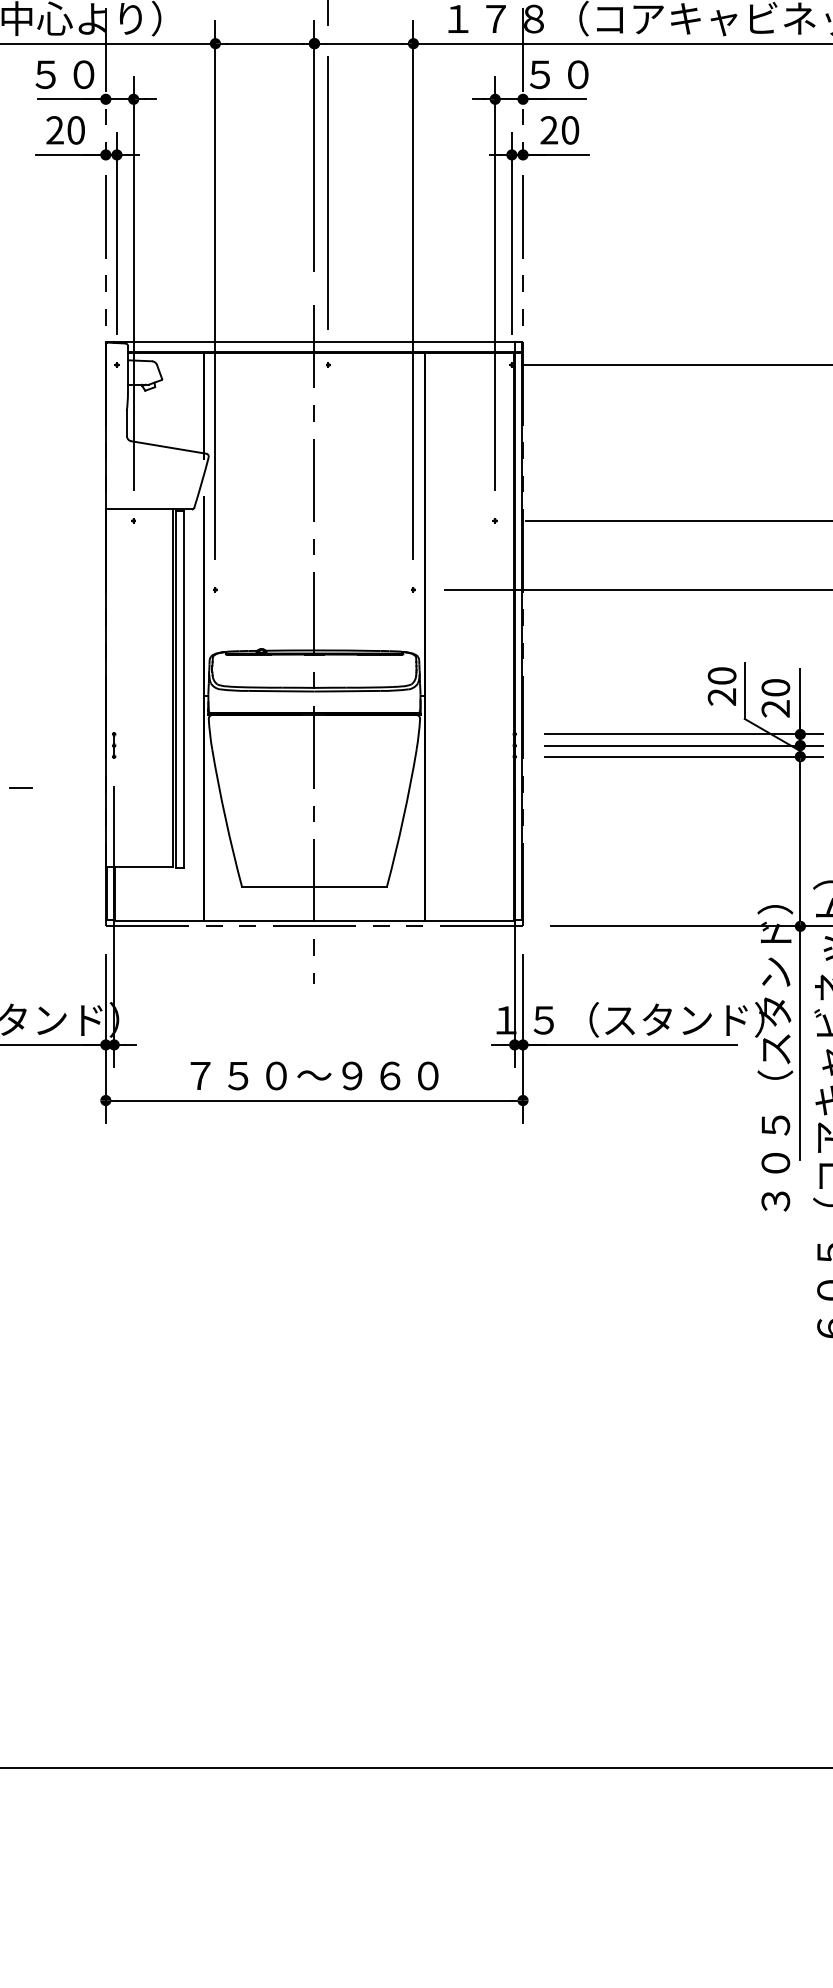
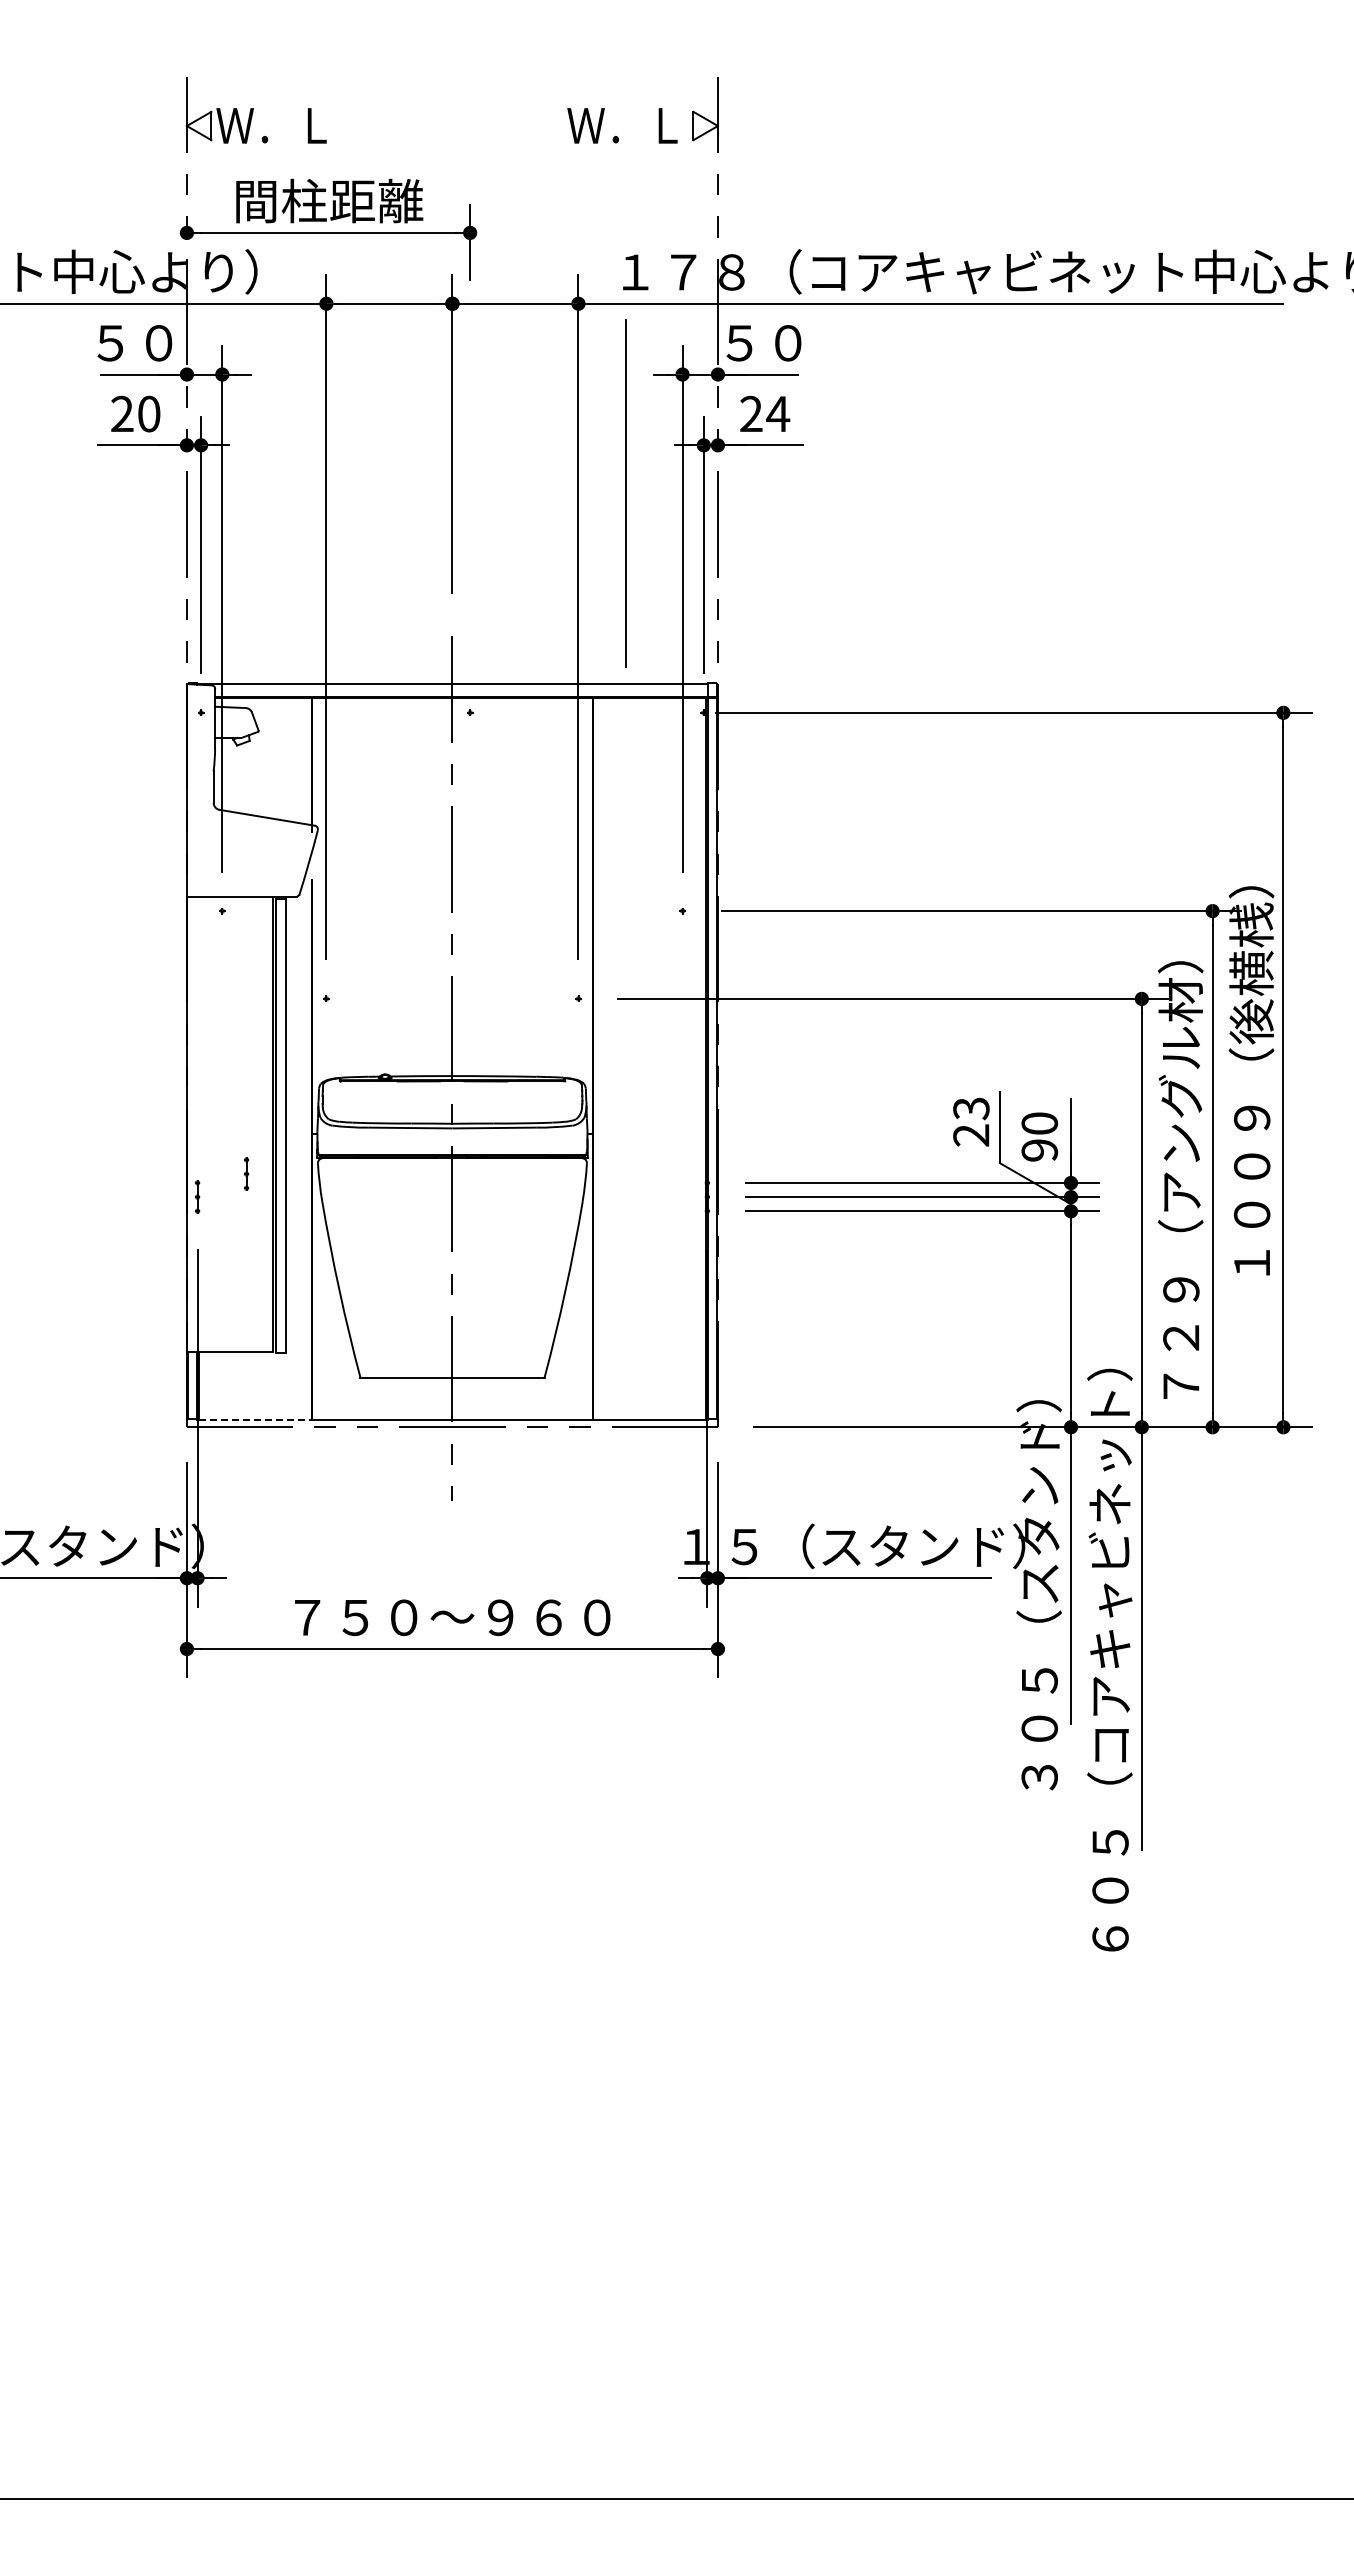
text: (570, 129) -> (778, 413), 20 -> 24
line: (327, 192) -> (625, 493), moved
text: (722, 675) -> (971, 1108), 20 -> 23
text: (776, 708) -> (1040, 1150), 20 -> 90
part: (152, 726) -> (246, 1173), added
line: (21, 788) -> (79, 1251), removed
line: (159, 921) -> (255, 1420), solid -> dashed

